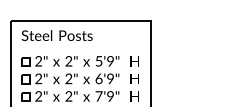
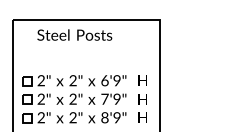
text: (56, 35) -> (74, 34), moved
part: (79, 60) -> (84, 61), removed

